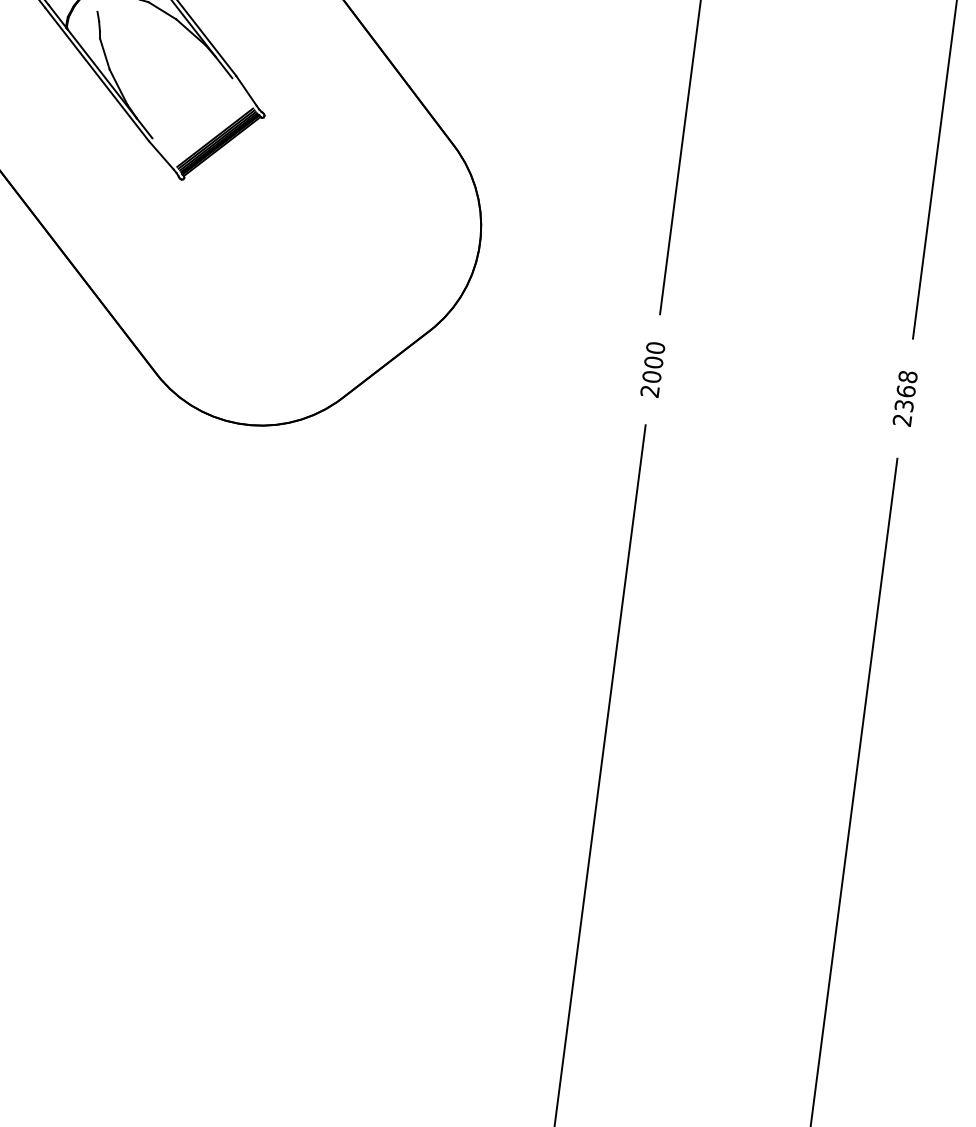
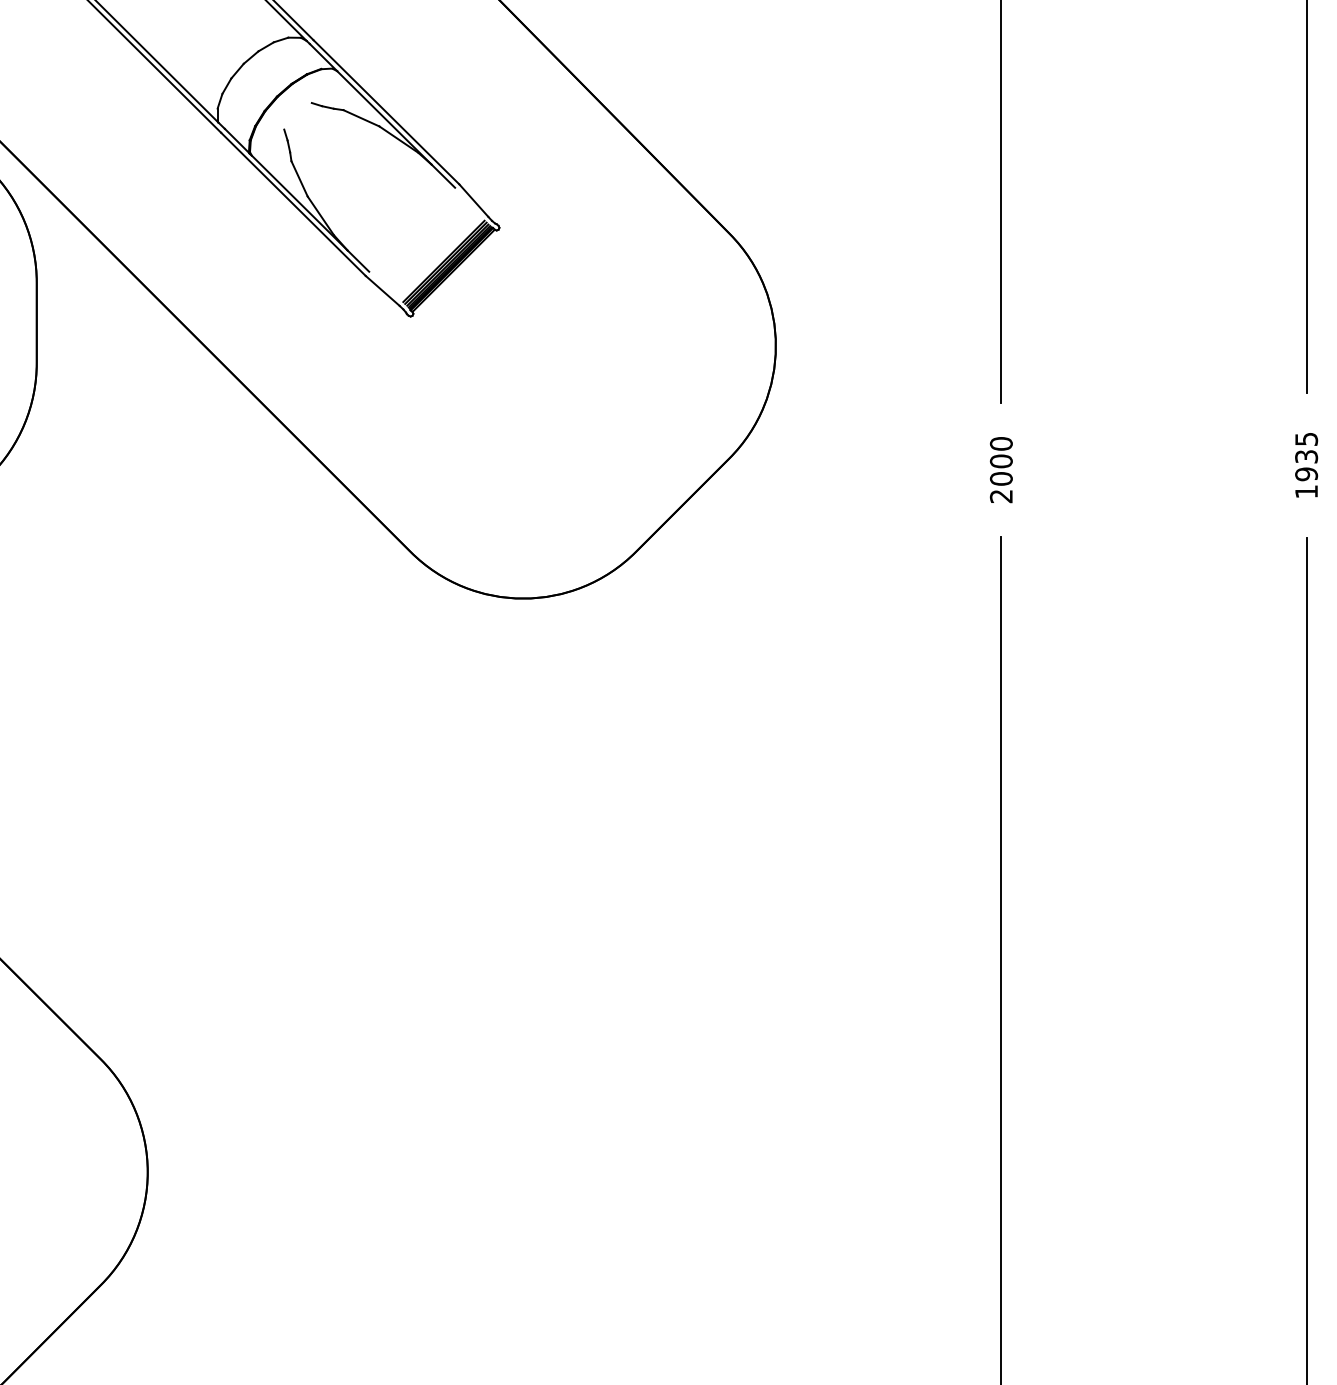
text: (905, 398) -> (1306, 465), 2368 -> 1935

